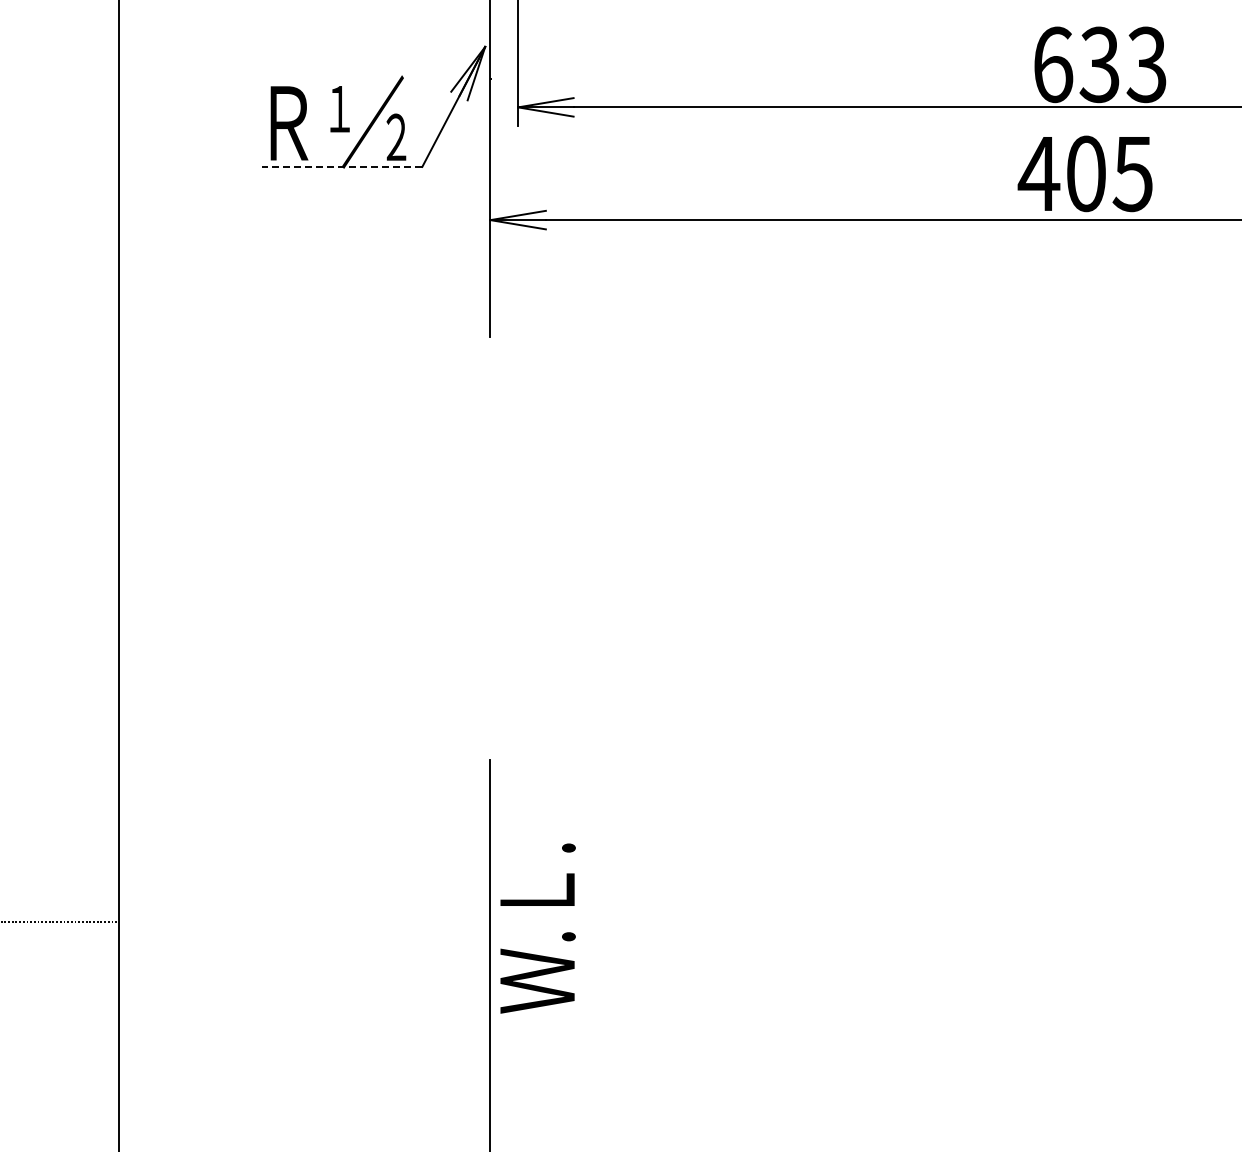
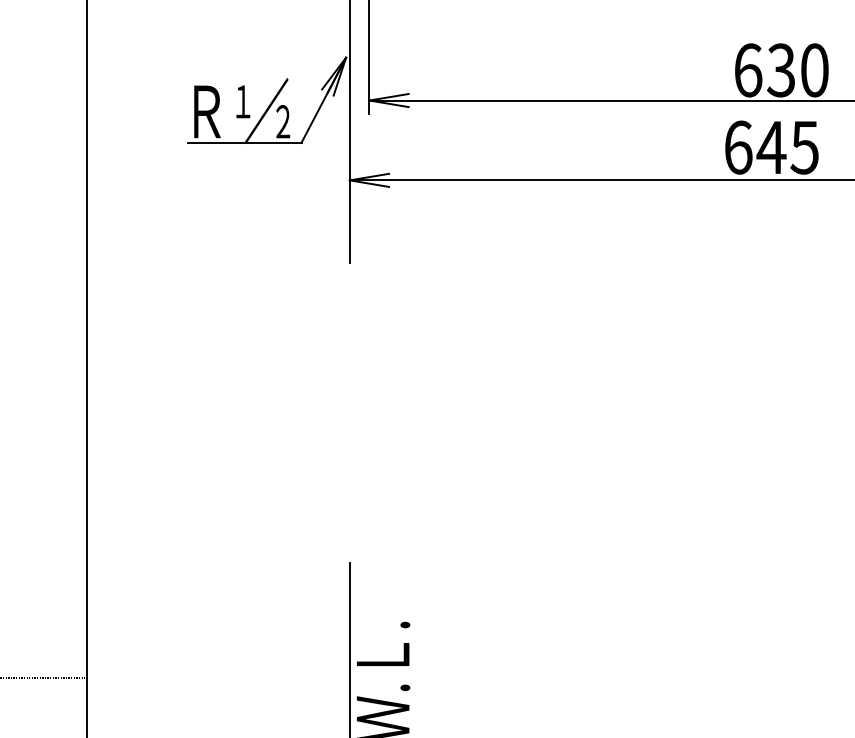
text: (1146, 64) -> (814, 70), 633 -> 630
line: (341, 166) -> (244, 142), dashed -> solid
text: (1062, 173) -> (754, 147), 405 -> 645

